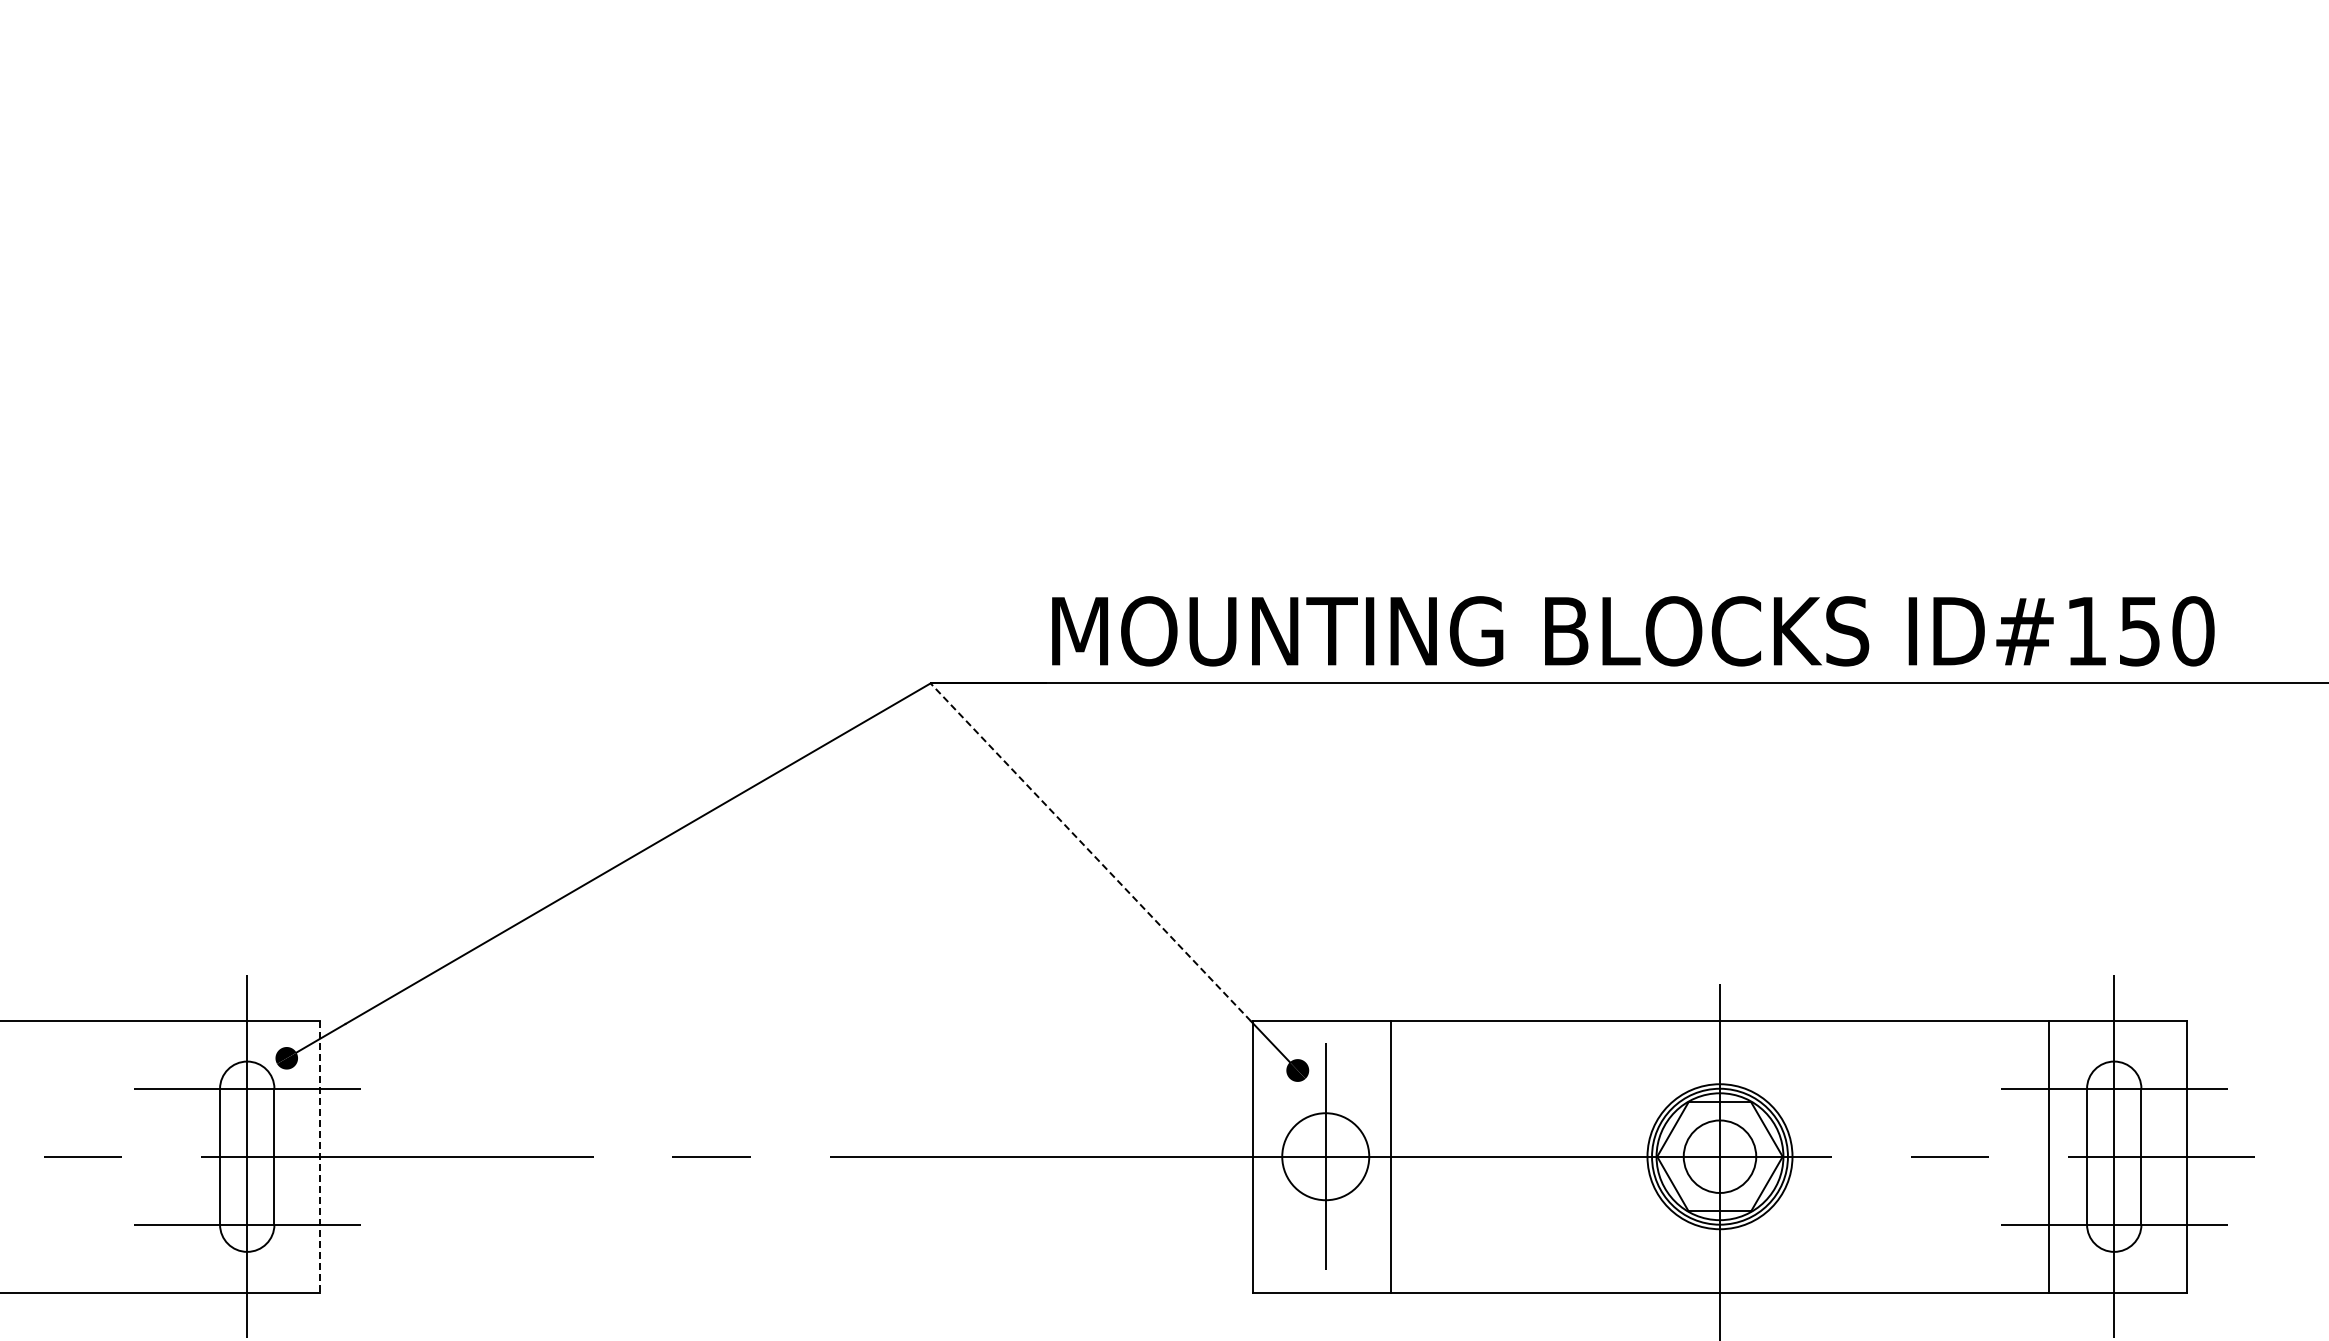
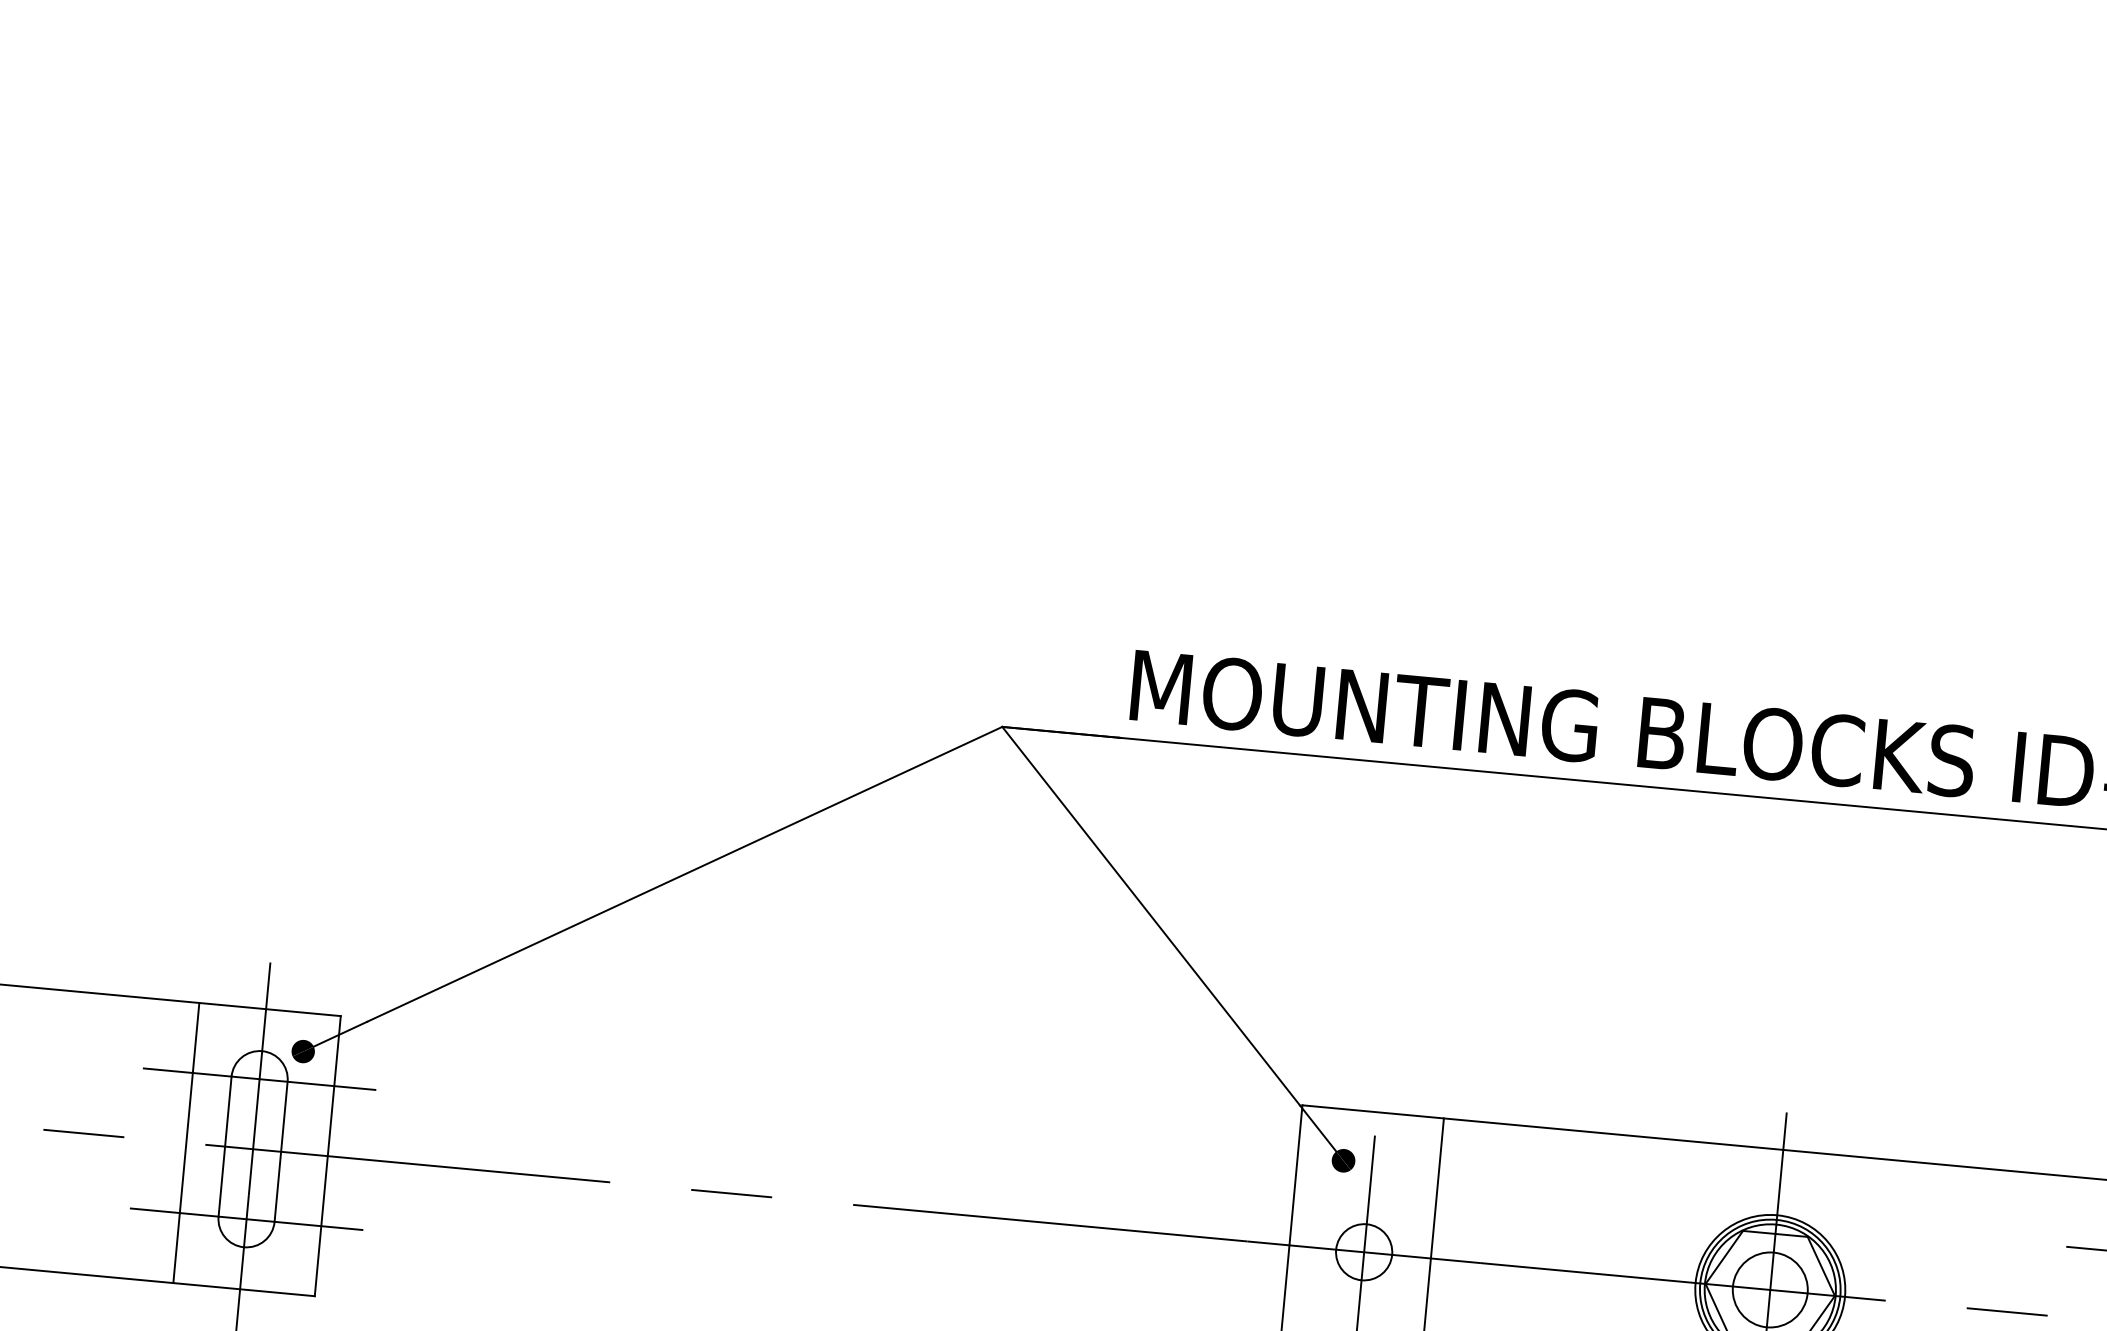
line: (1090, 852) -> (1150, 916), dashed -> solid
line: (182, 1156) -> (186, 1142), added
line: (319, 1156) -> (327, 1155), dashed -> solid
circle: (1325, 1156) -> (1363, 1252), size x0.62

